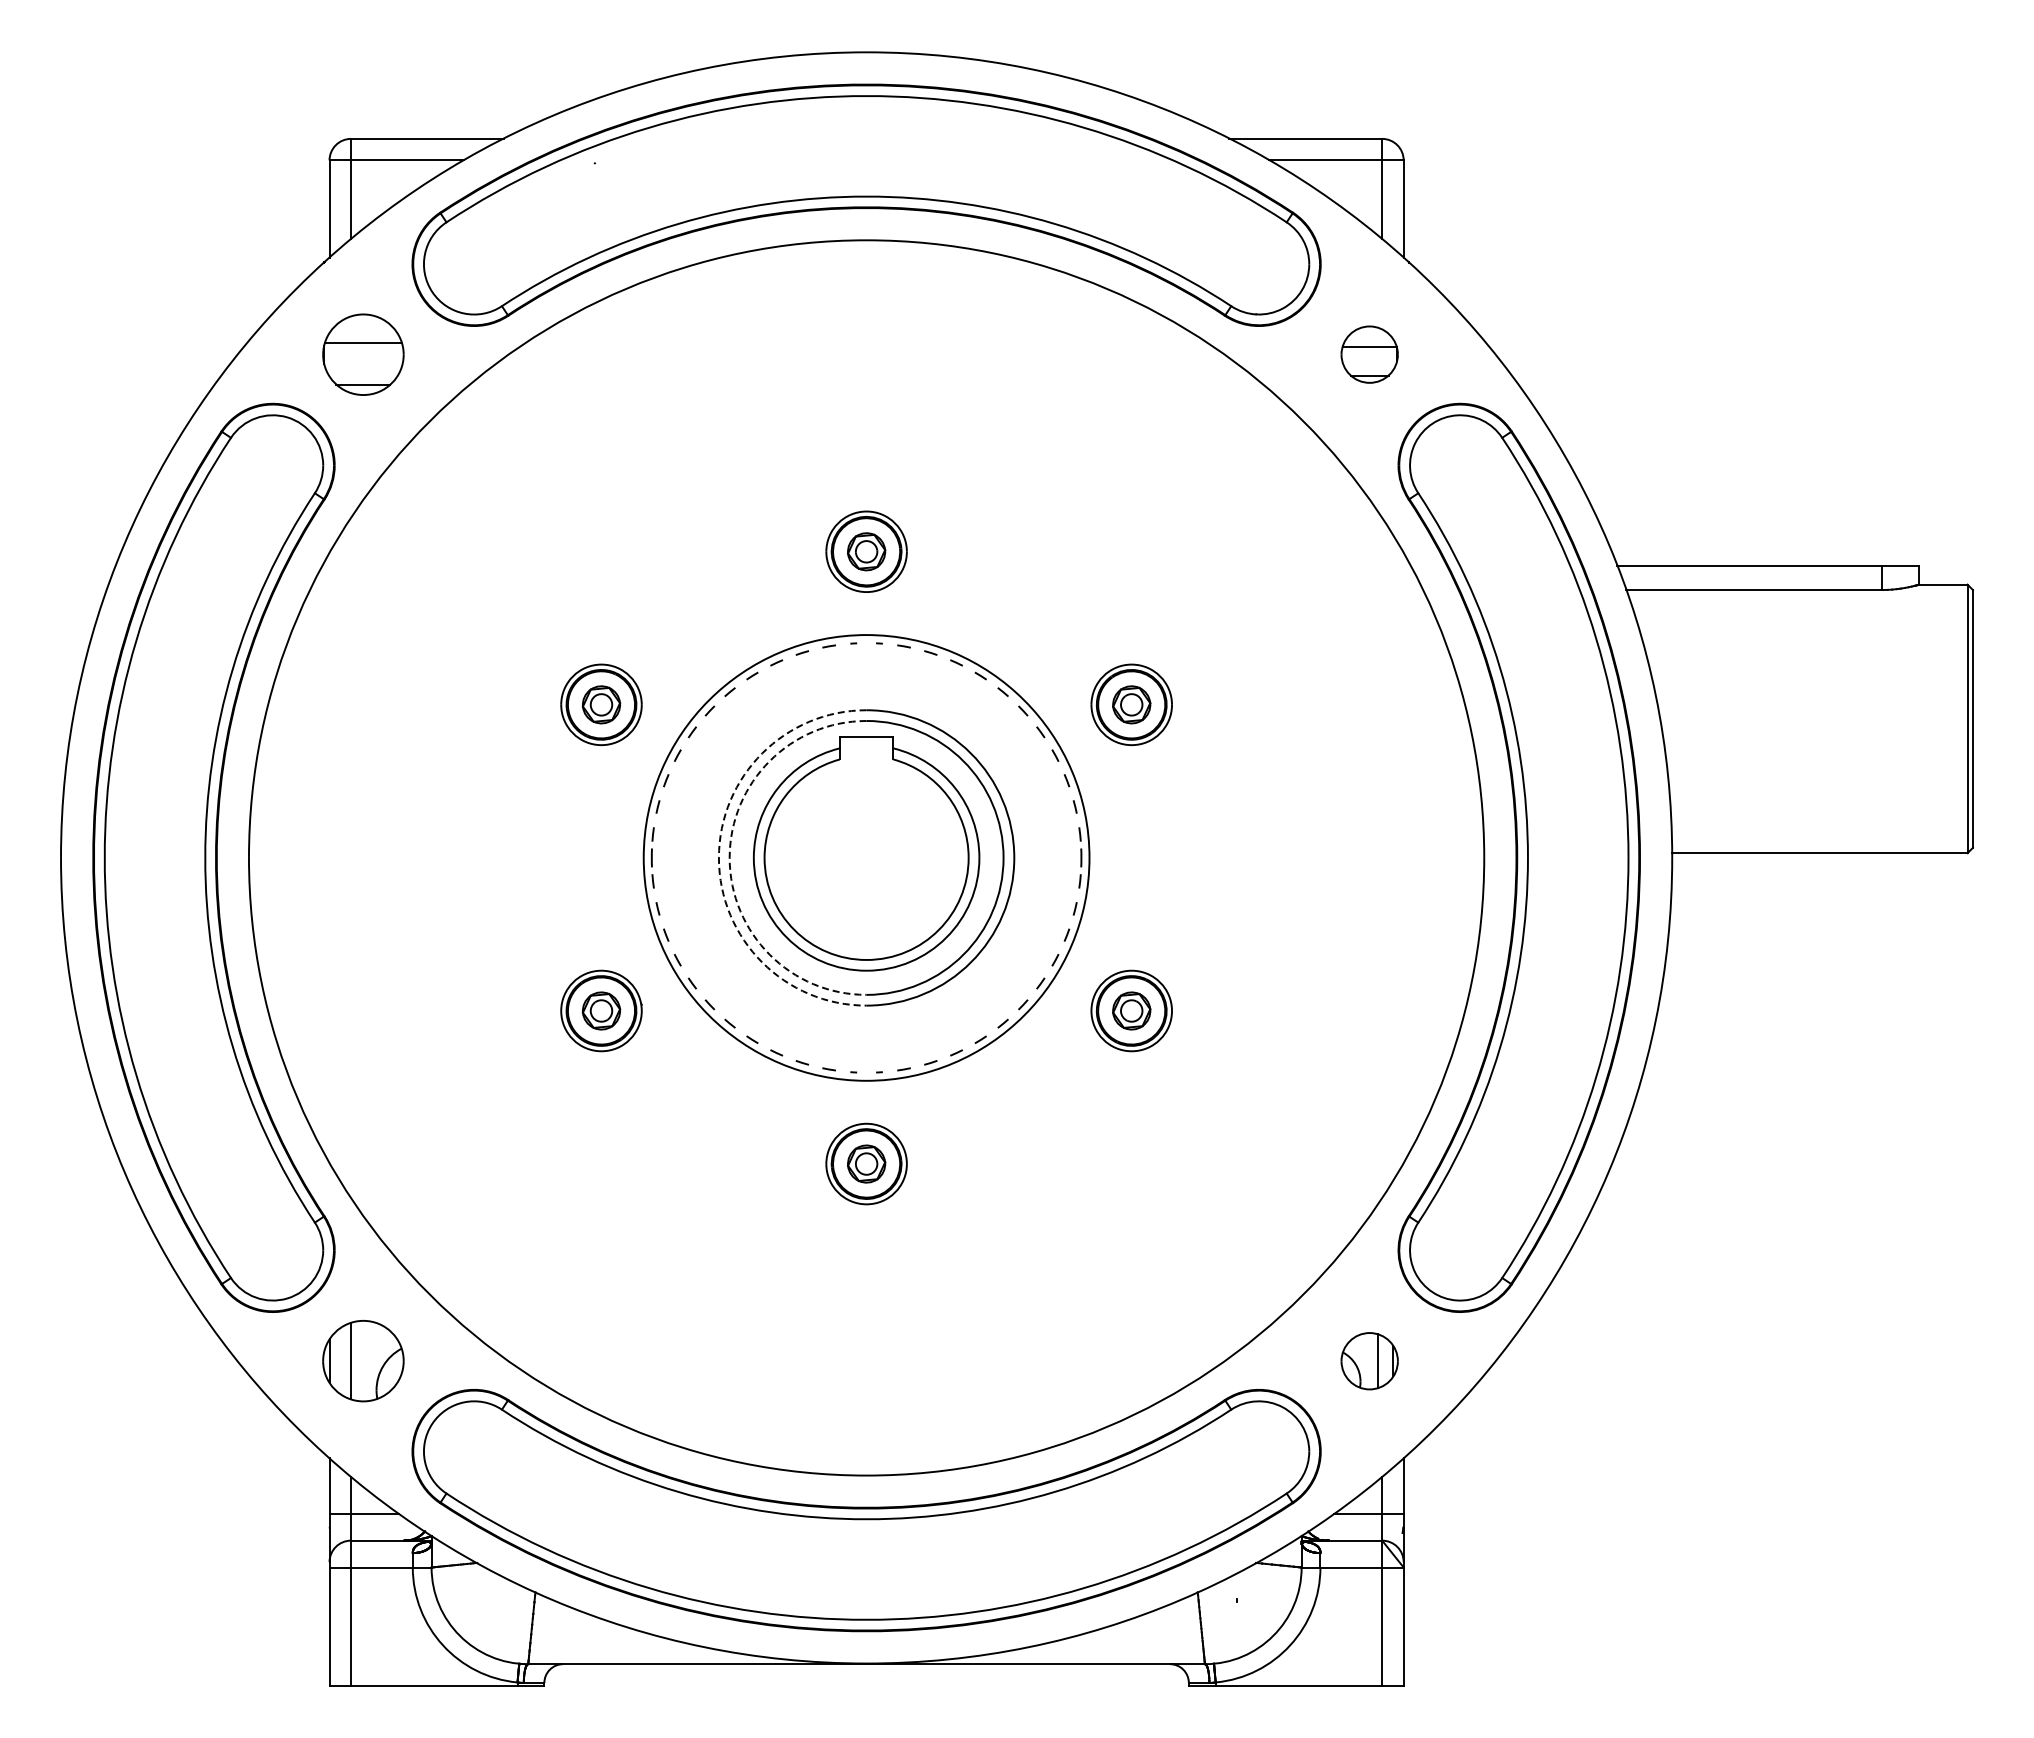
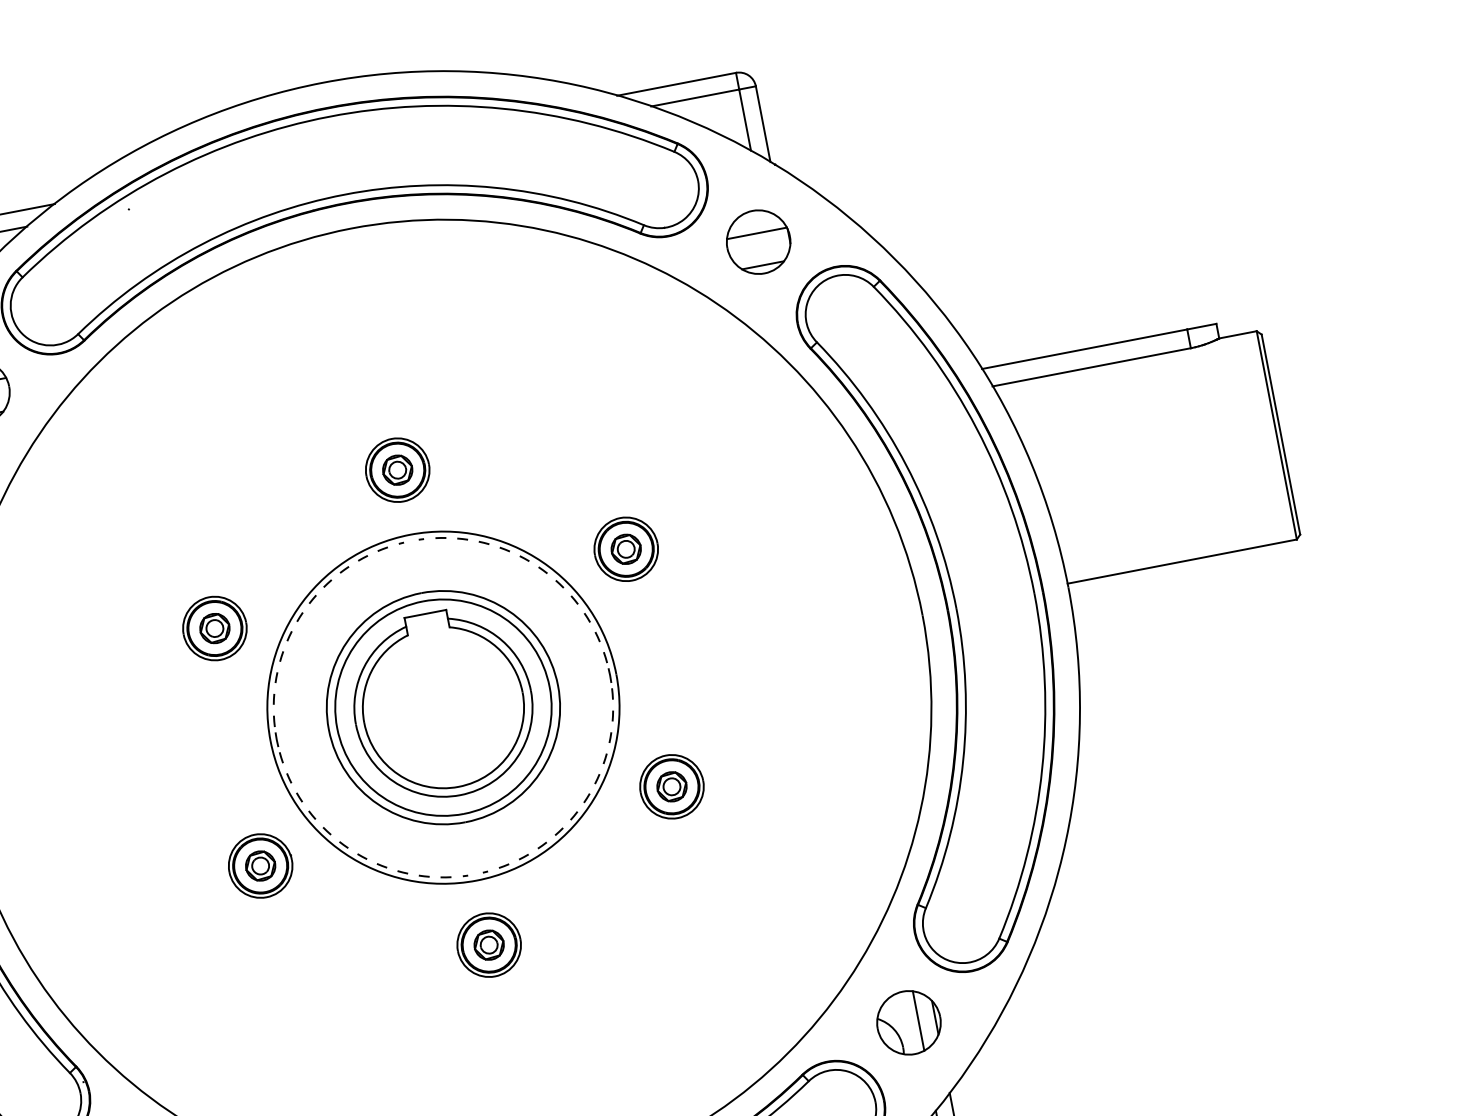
part: (1369, 354) -> (758, 242), size x1.43
arc: (718, 857) -> (328, 729), dashed -> solid
arc: (729, 857) -> (337, 727), dashed -> solid
part: (1369, 1361) -> (908, 1023), size x1.43

